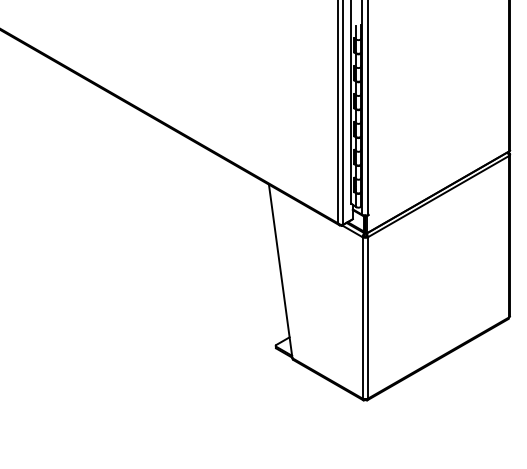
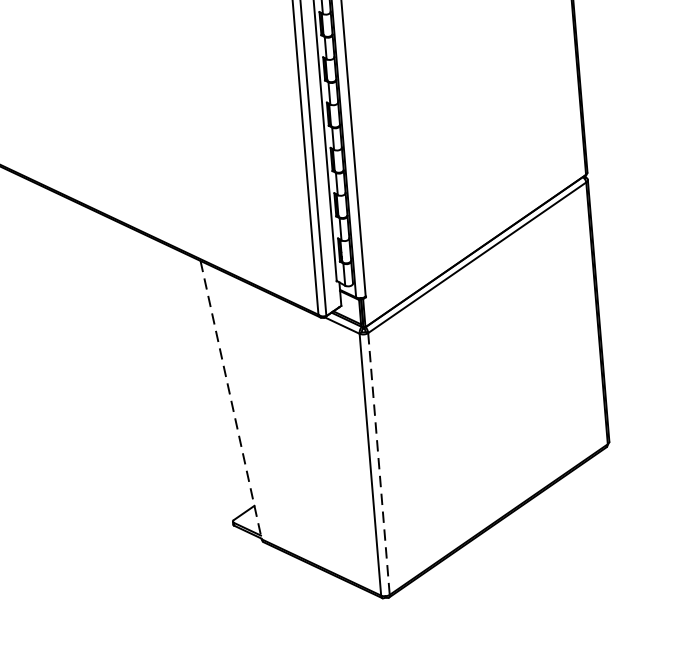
line: (280, 271) -> (230, 400), solid -> dashed
line: (367, 317) -> (378, 463), solid -> dashed

